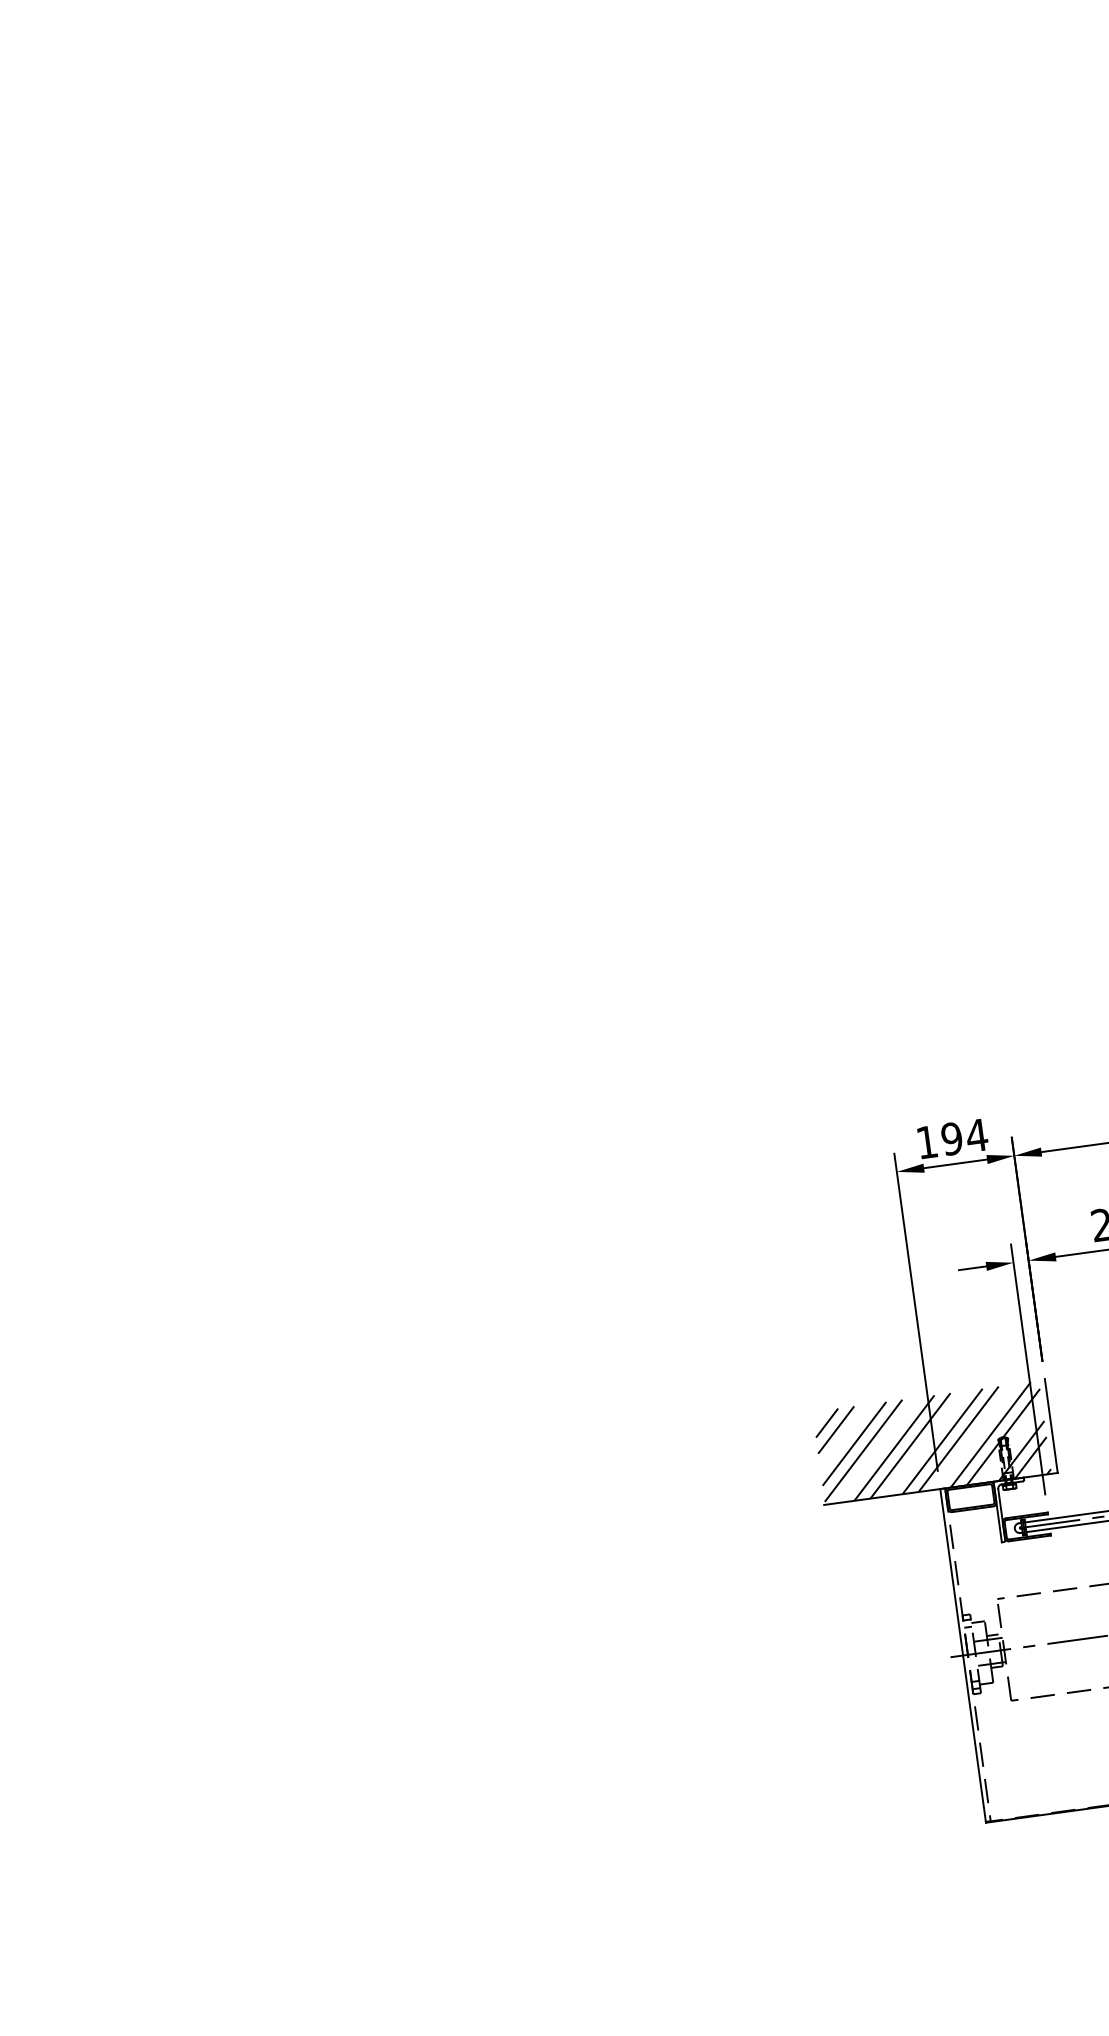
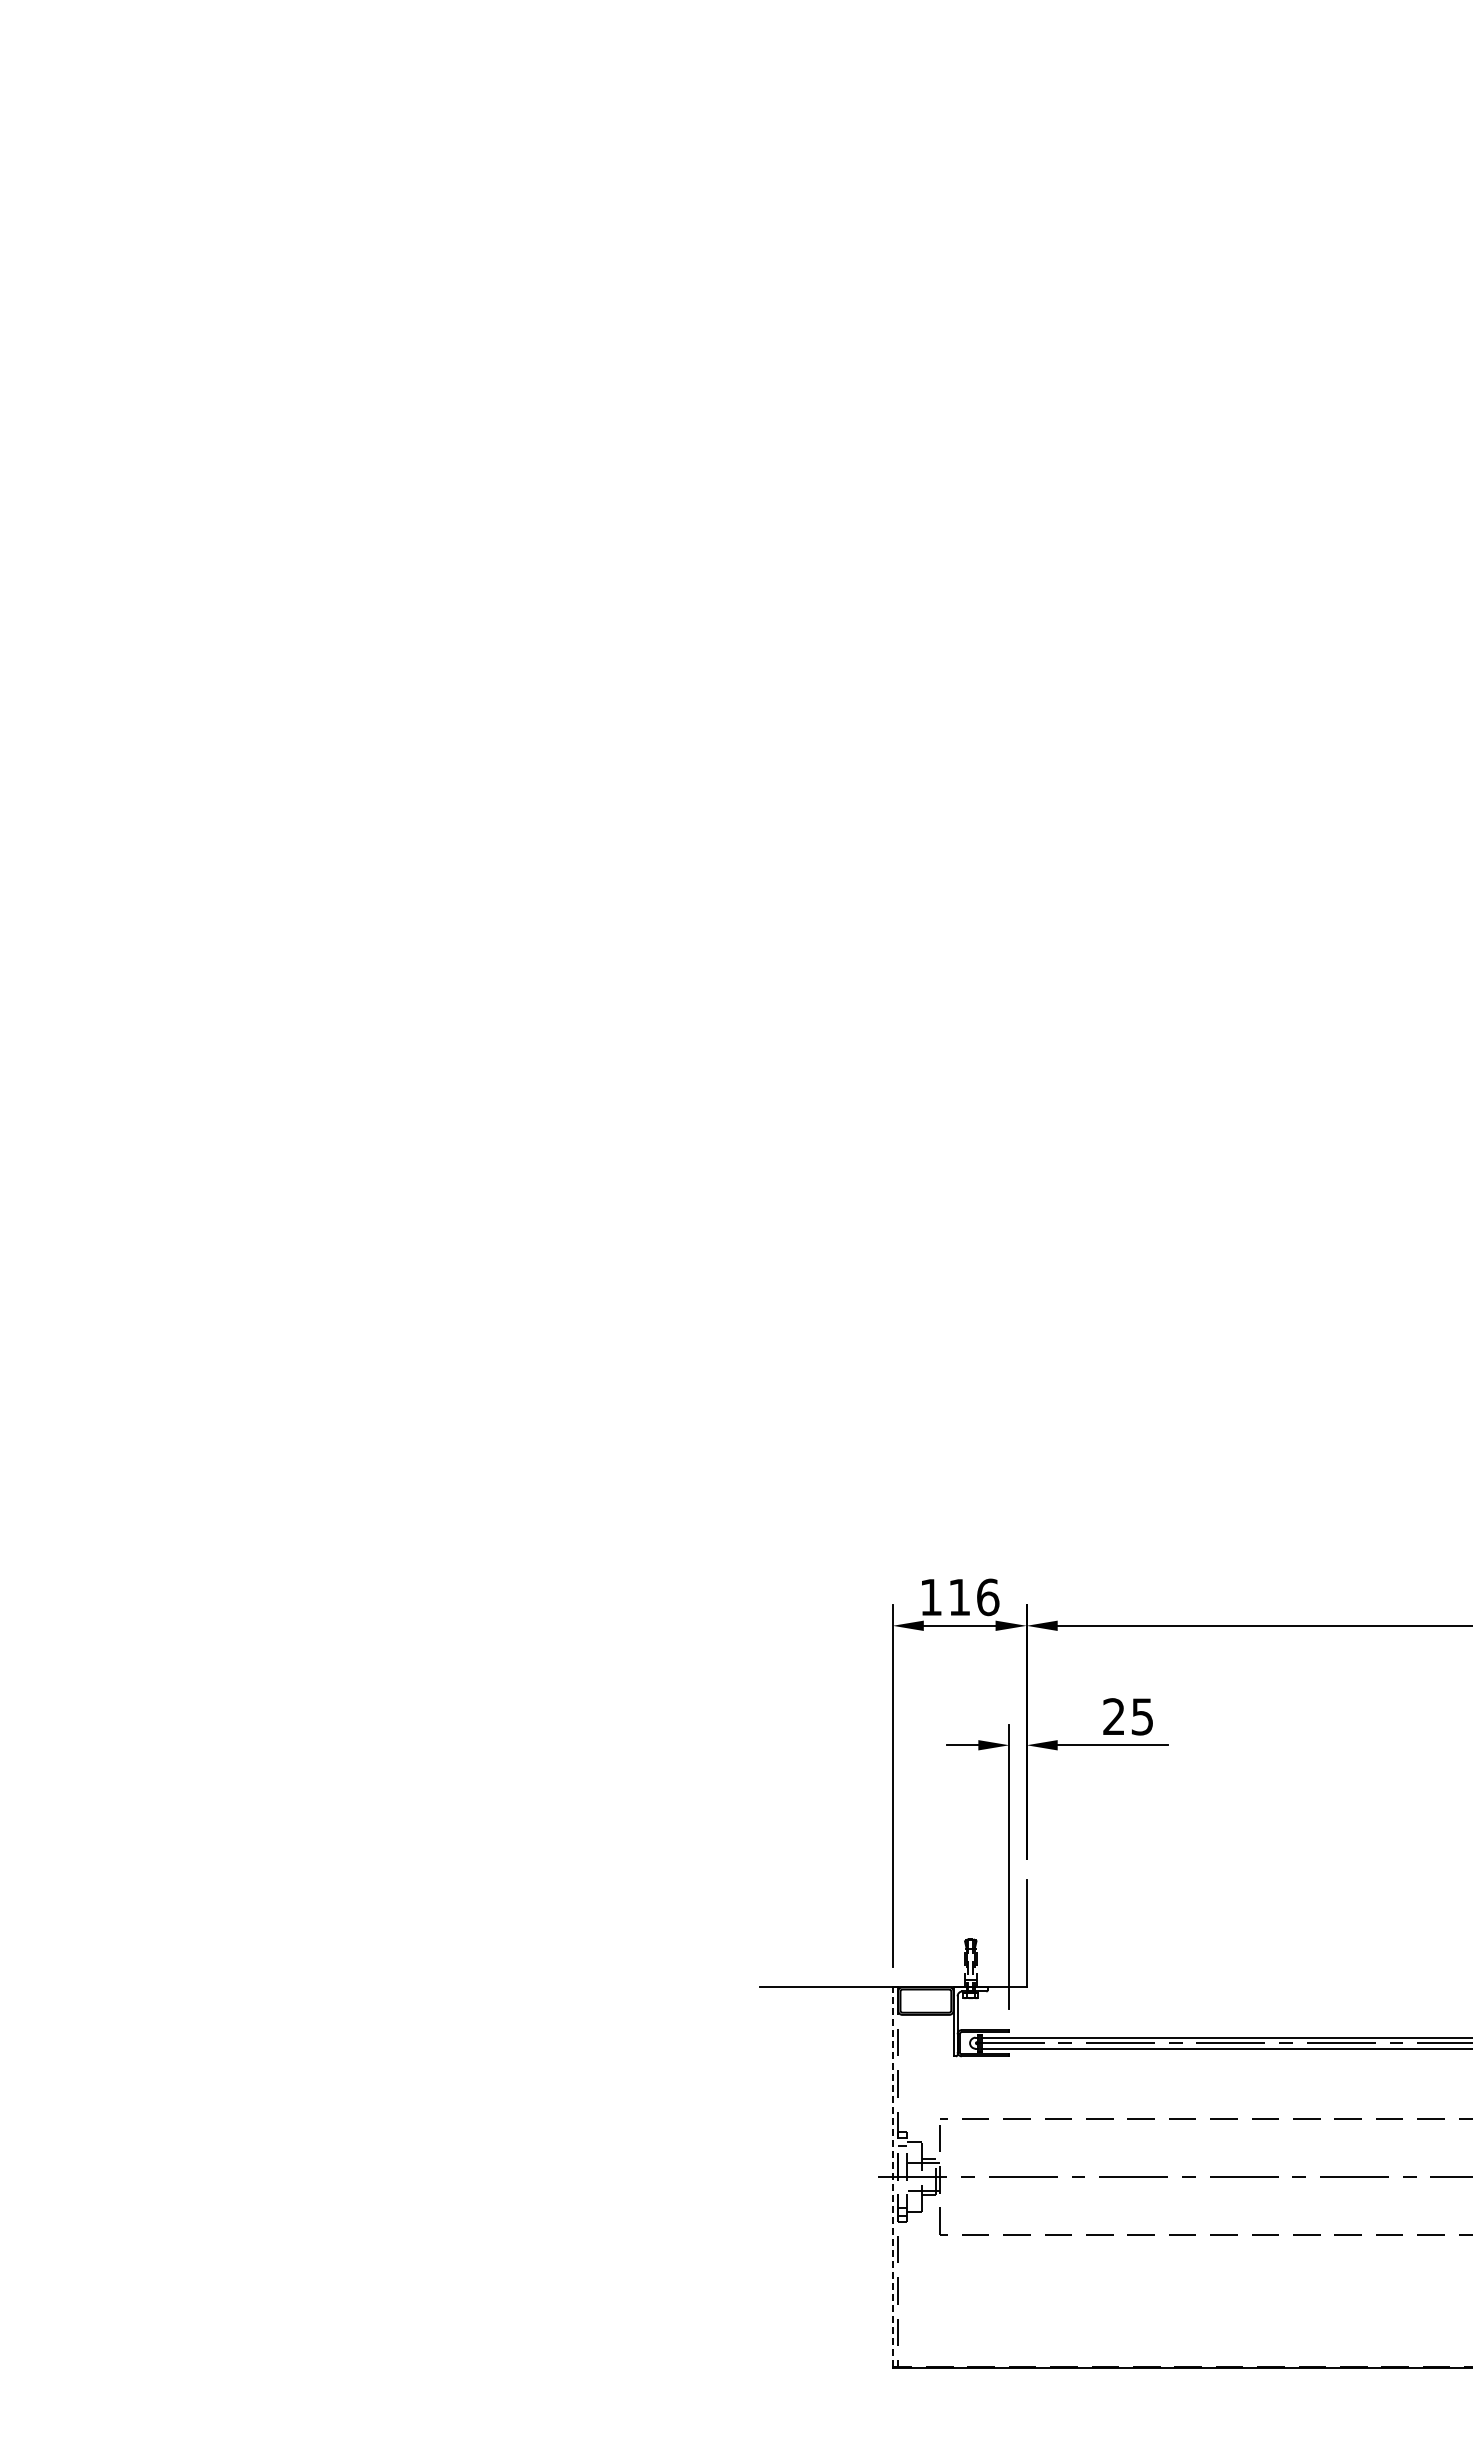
text: (964, 1137) -> (973, 1597), 194 -> 116
hatch: (931, 1442) -> (890, 1934), removed
line: (962, 1655) -> (892, 2177), solid -> dashed

